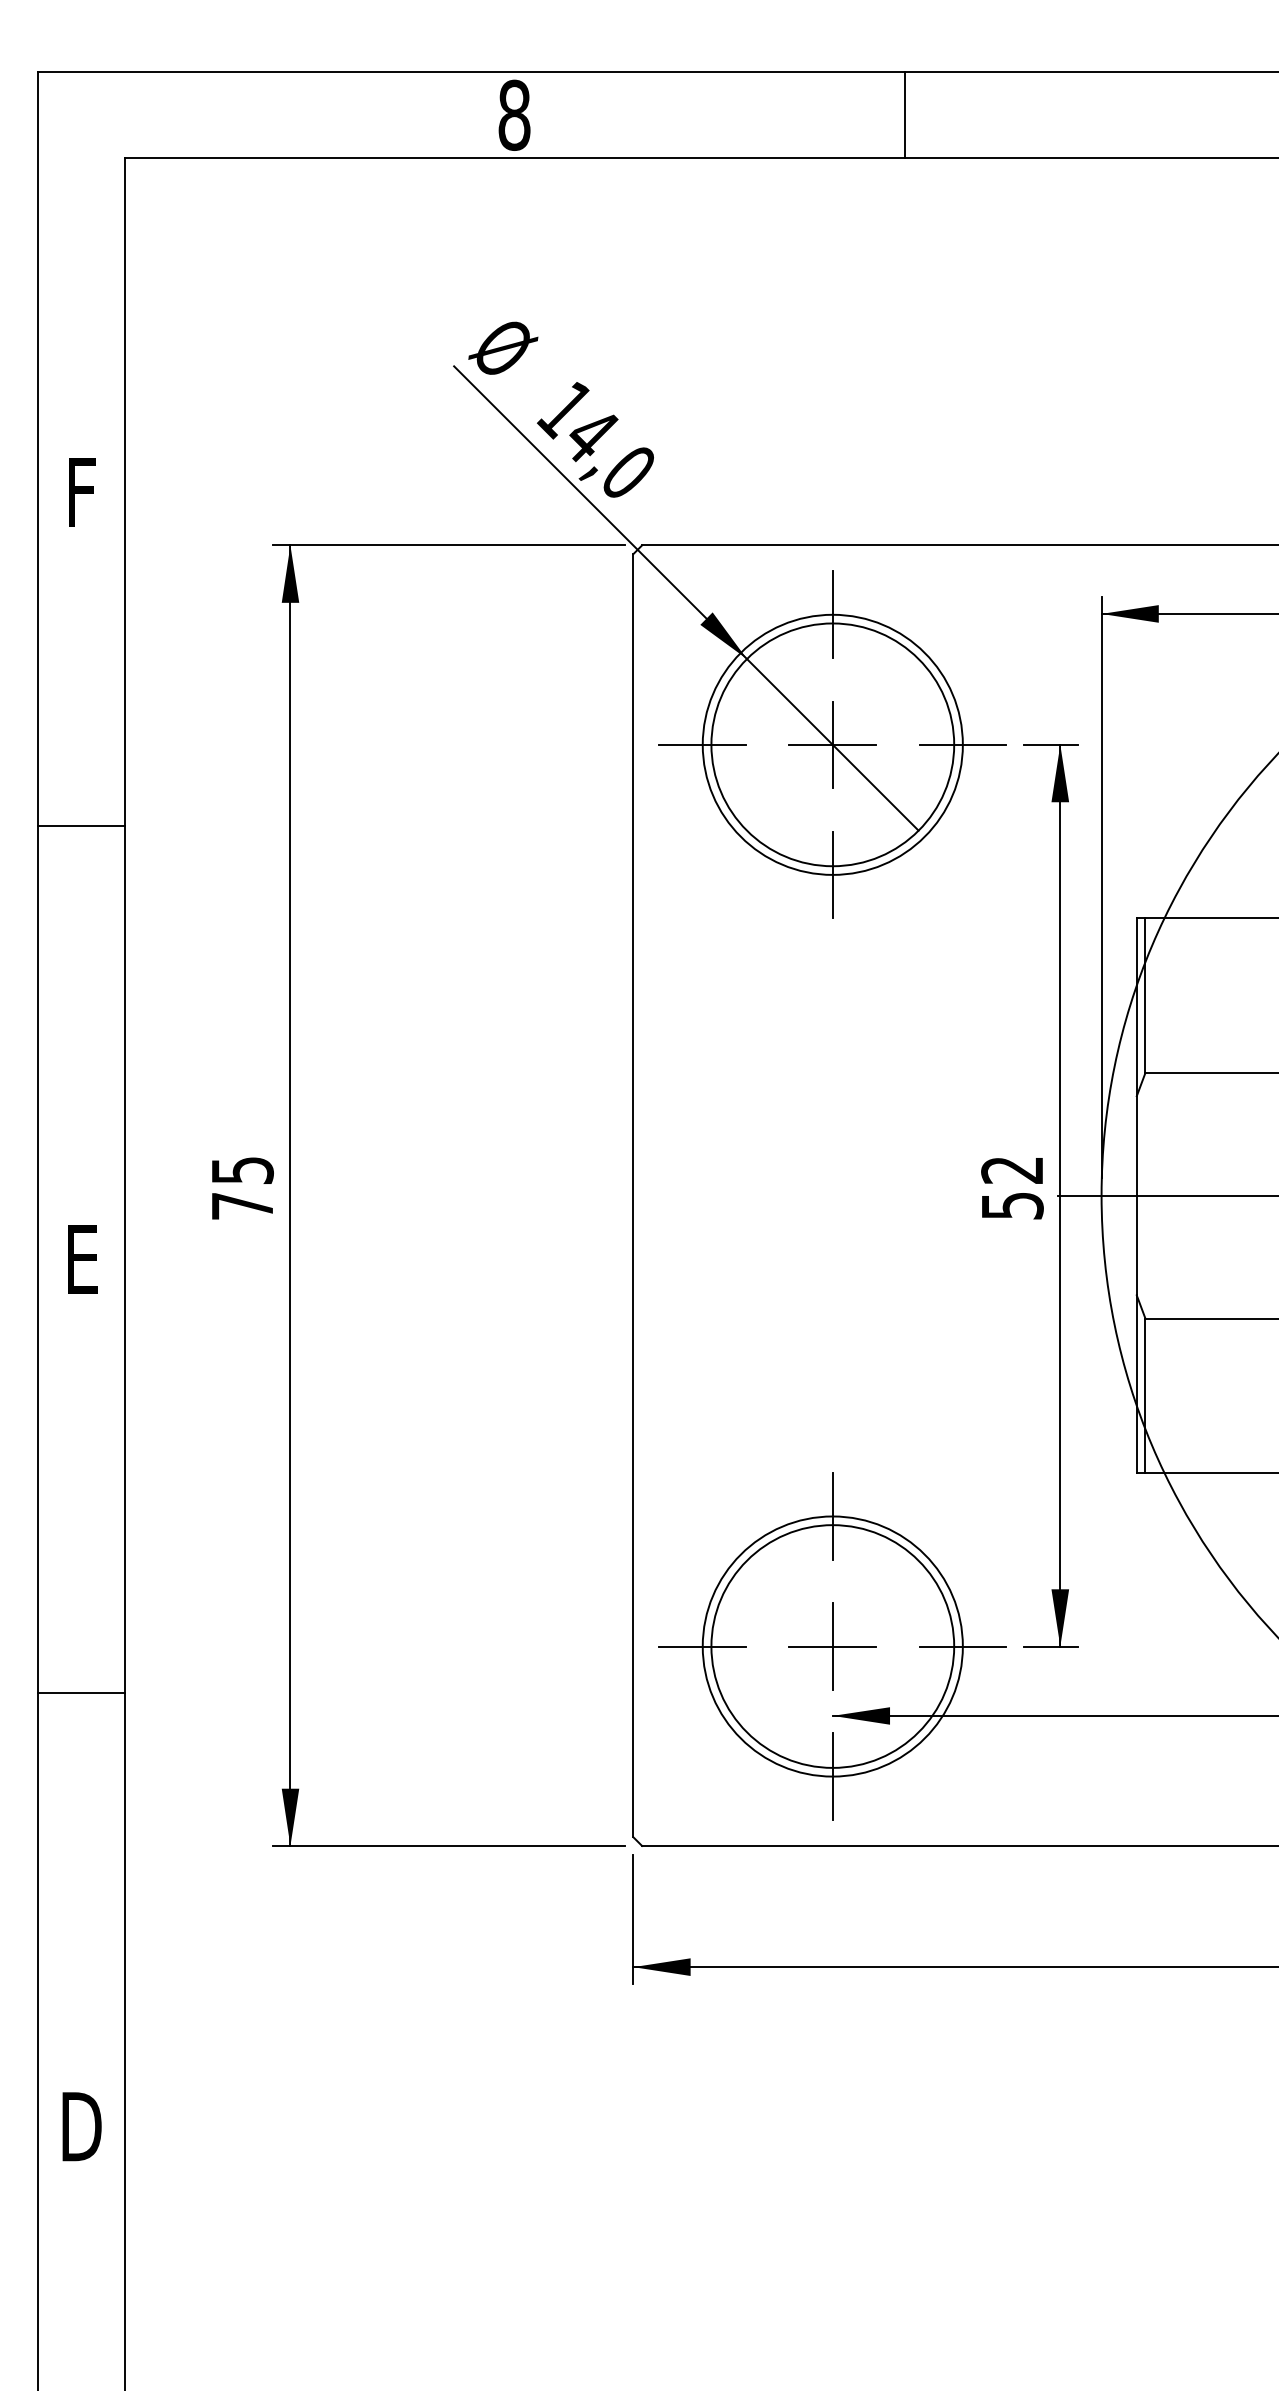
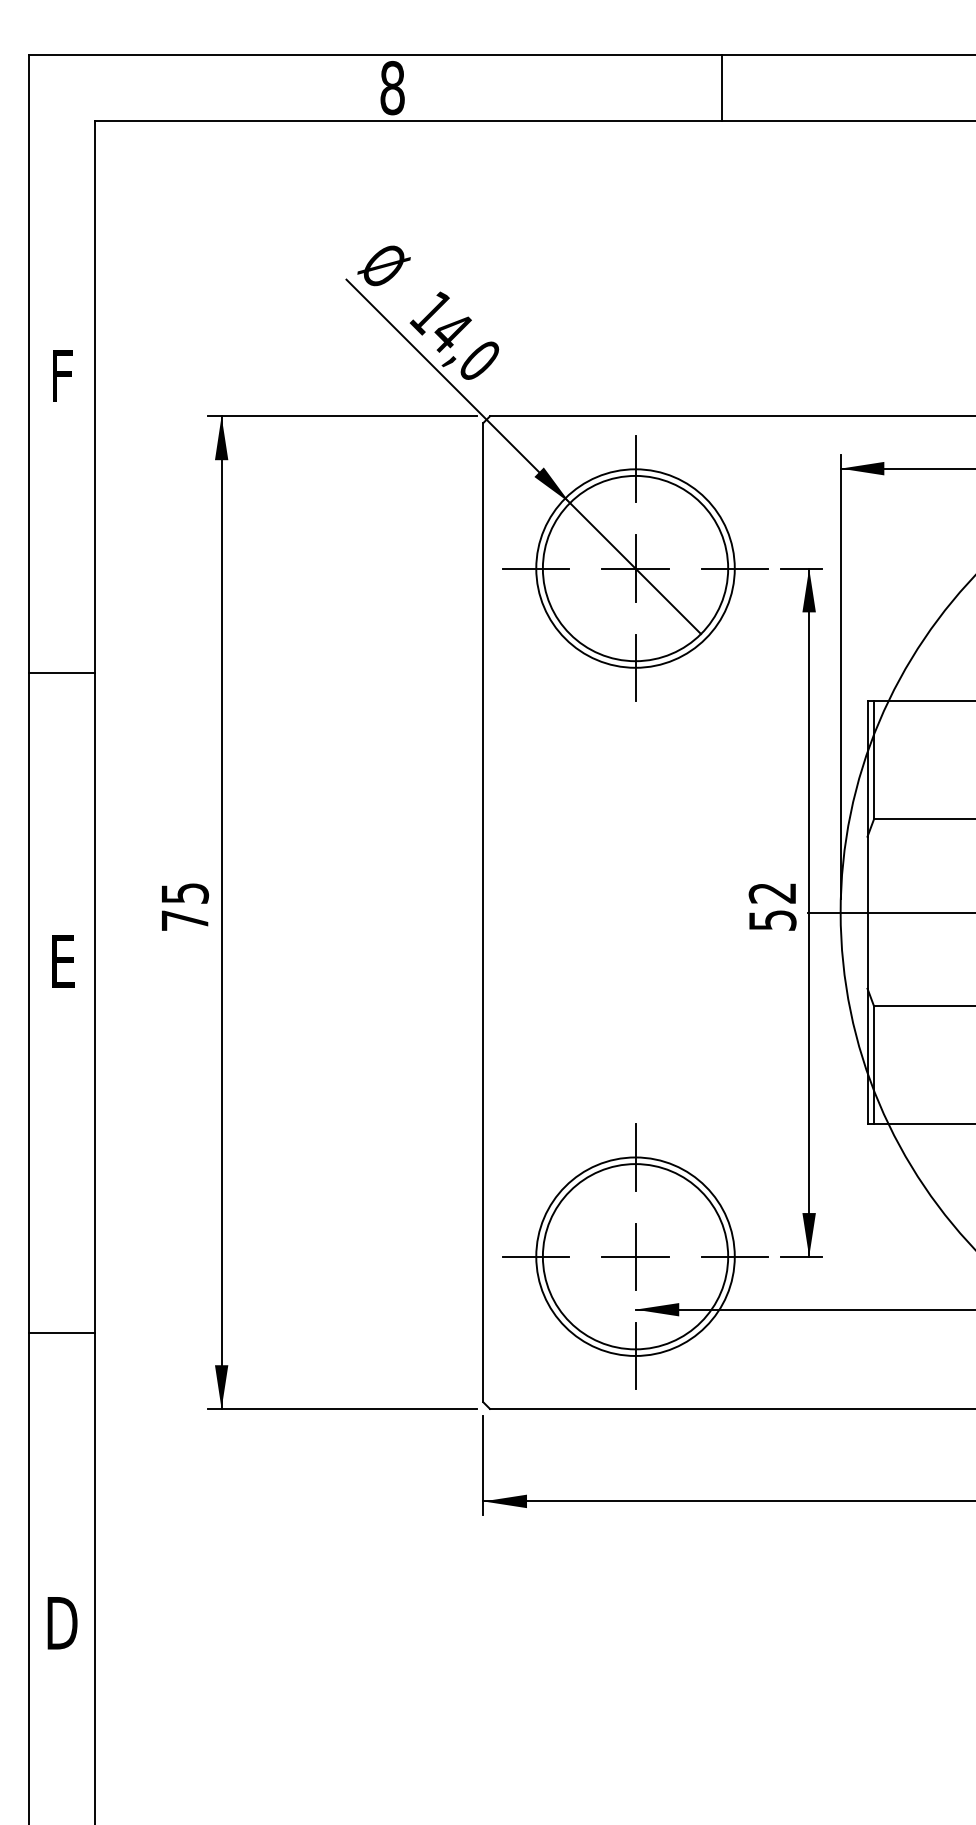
line: (905, 114) -> (721, 87), moved
line: (81, 826) -> (62, 673), moved
line: (81, 1693) -> (62, 1333), moved

